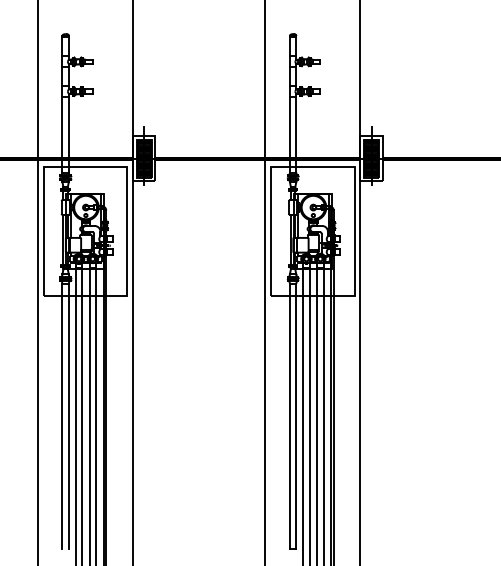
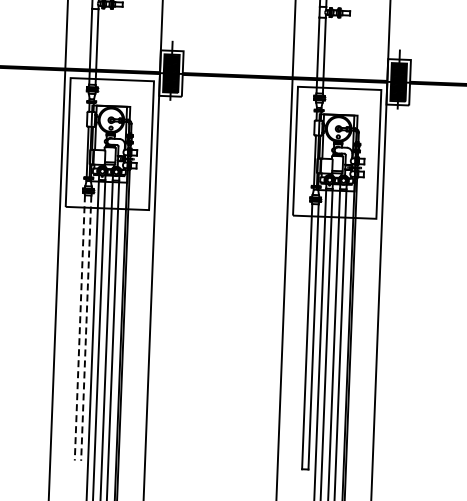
line: (62, 416) -> (79, 328), solid -> dashed
line: (68, 416) -> (85, 328), solid -> dashed

